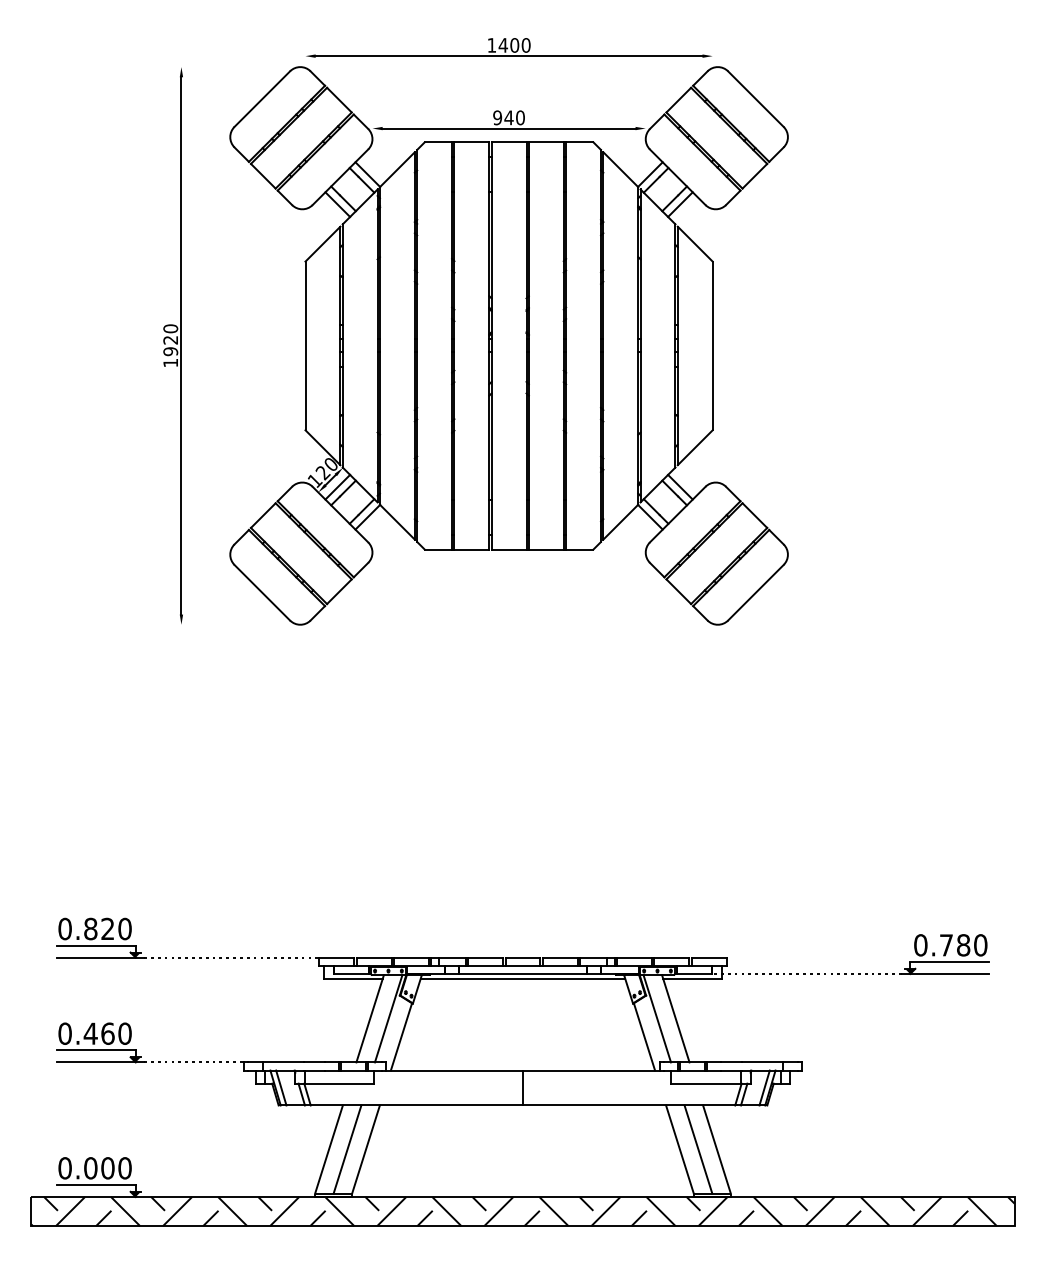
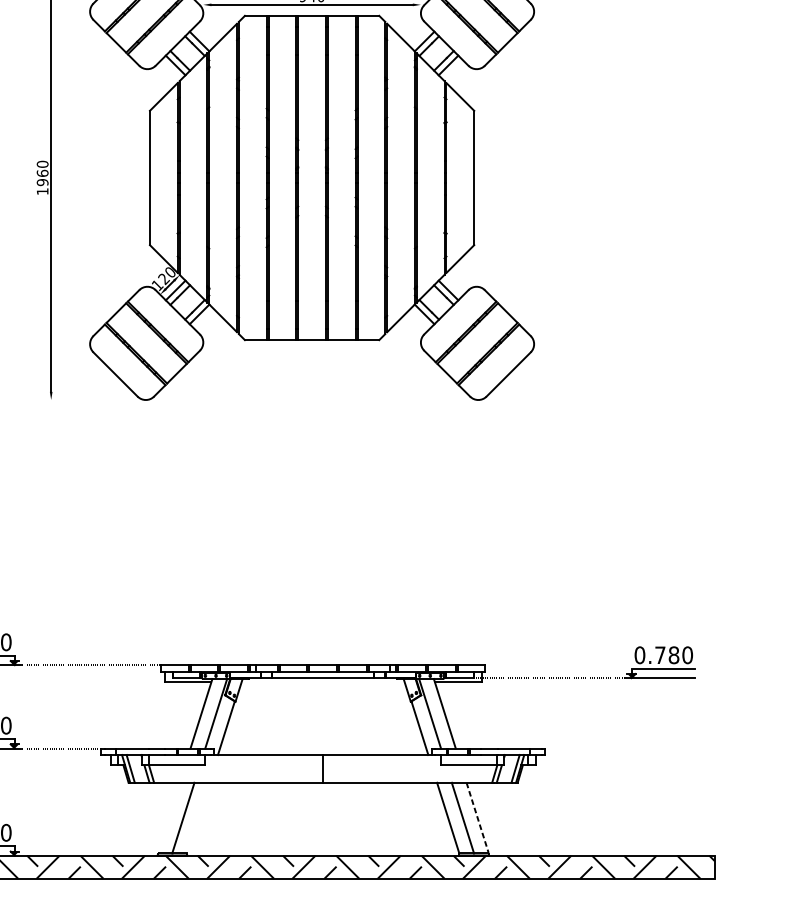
text: (170, 339) -> (42, 172), 1920 -> 1960
line: (522, 978) -> (322, 681), removed
line: (328, 1149) -> (168, 817), removed
line: (365, 1149) -> (197, 817), removed
line: (717, 1149) -> (478, 817), solid -> dashed

